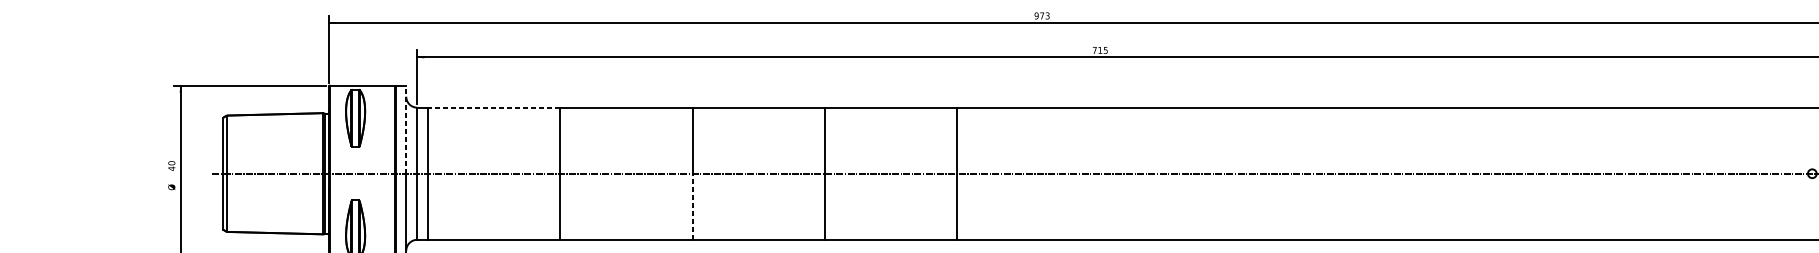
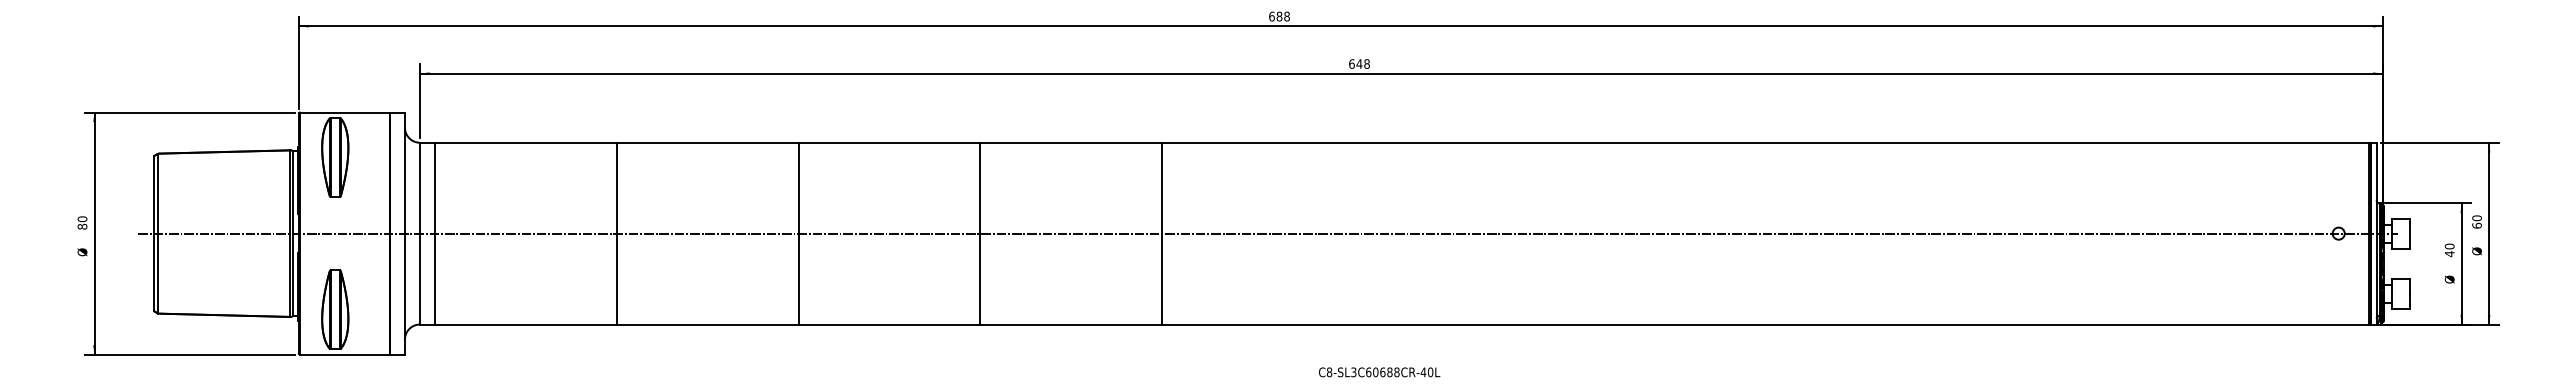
text: (1042, 15) -> (1279, 16), 973 -> 688
text: (1100, 50) -> (1359, 63), 715 -> 648
line: (494, 107) -> (526, 142), dashed -> solid
line: (405, 130) -> (404, 173), dashed -> solid
text: (171, 168) -> (82, 226), 40 -> 80
line: (692, 206) -> (798, 278), dashed -> solid

